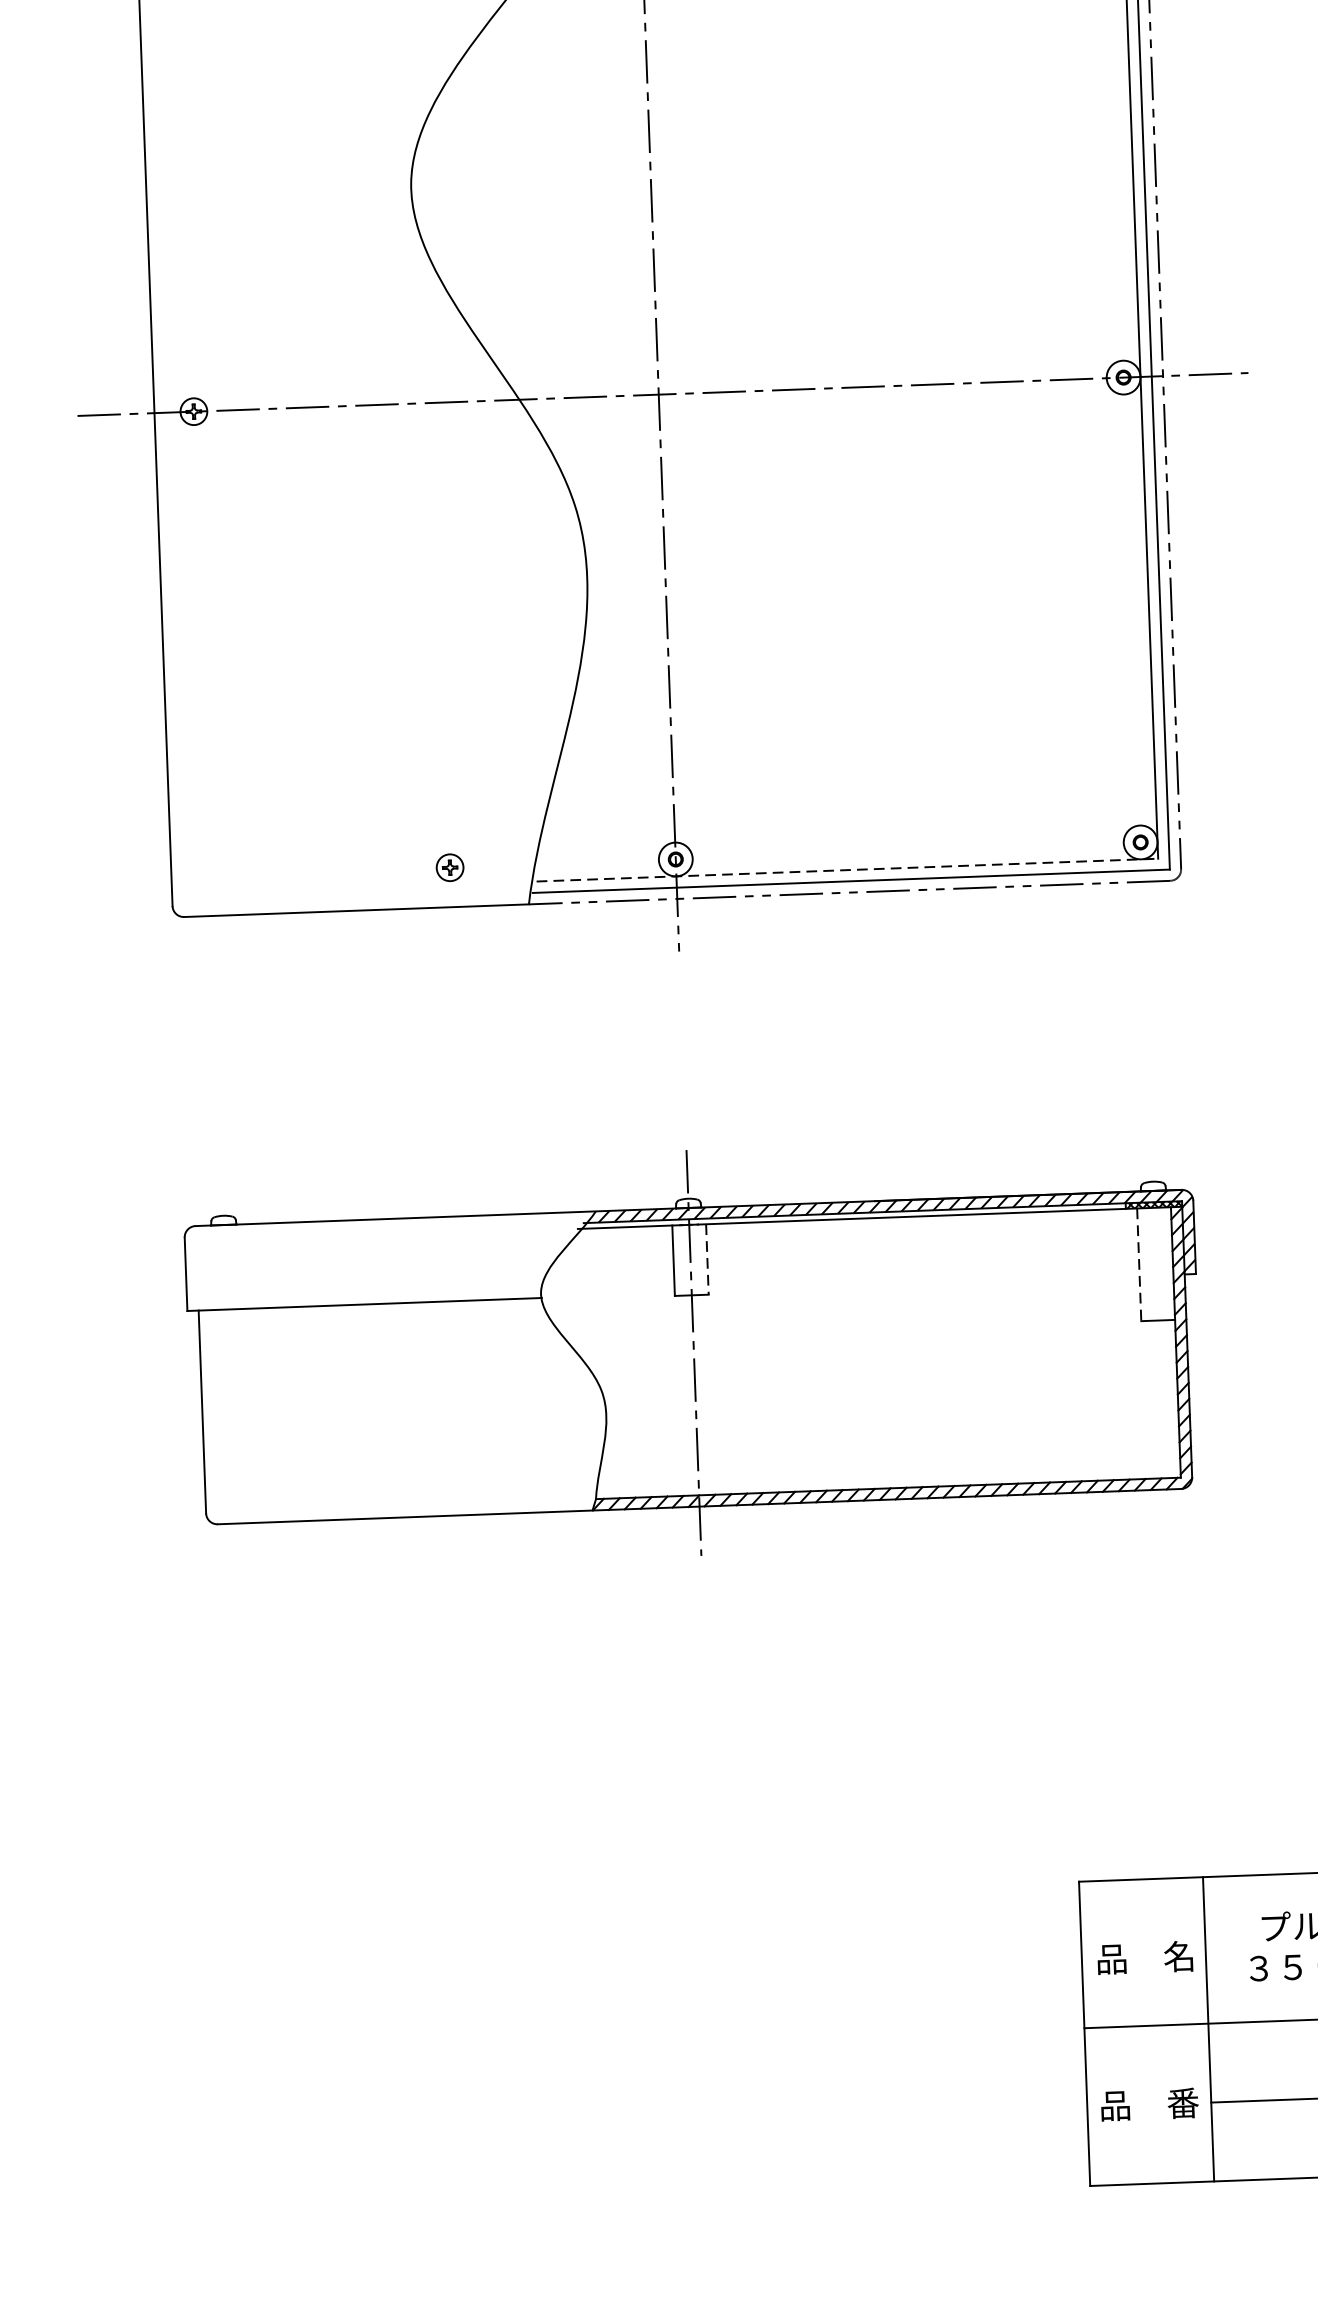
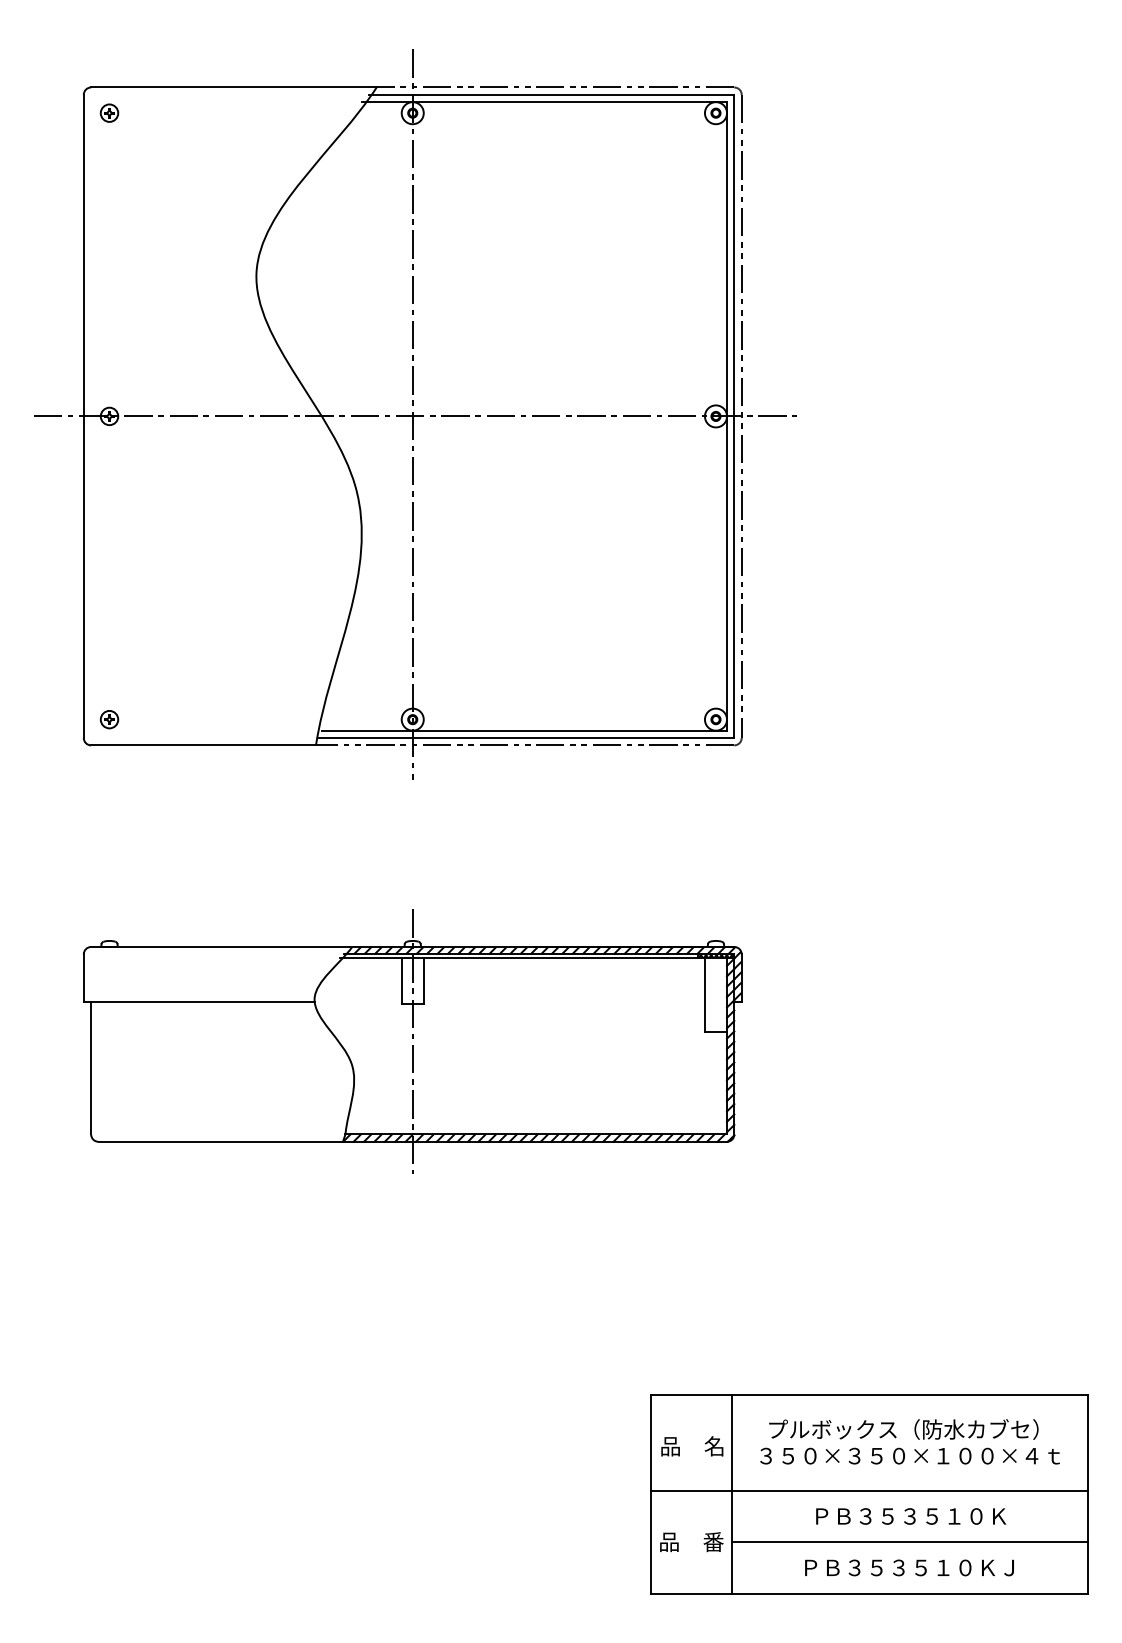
part: (450, 867) -> (109, 719), moved
line: (847, 869) -> (524, 730), dashed -> solid
line: (706, 1258) -> (423, 980), dashed -> solid
line: (1138, 1264) -> (704, 994), dashed -> solid

